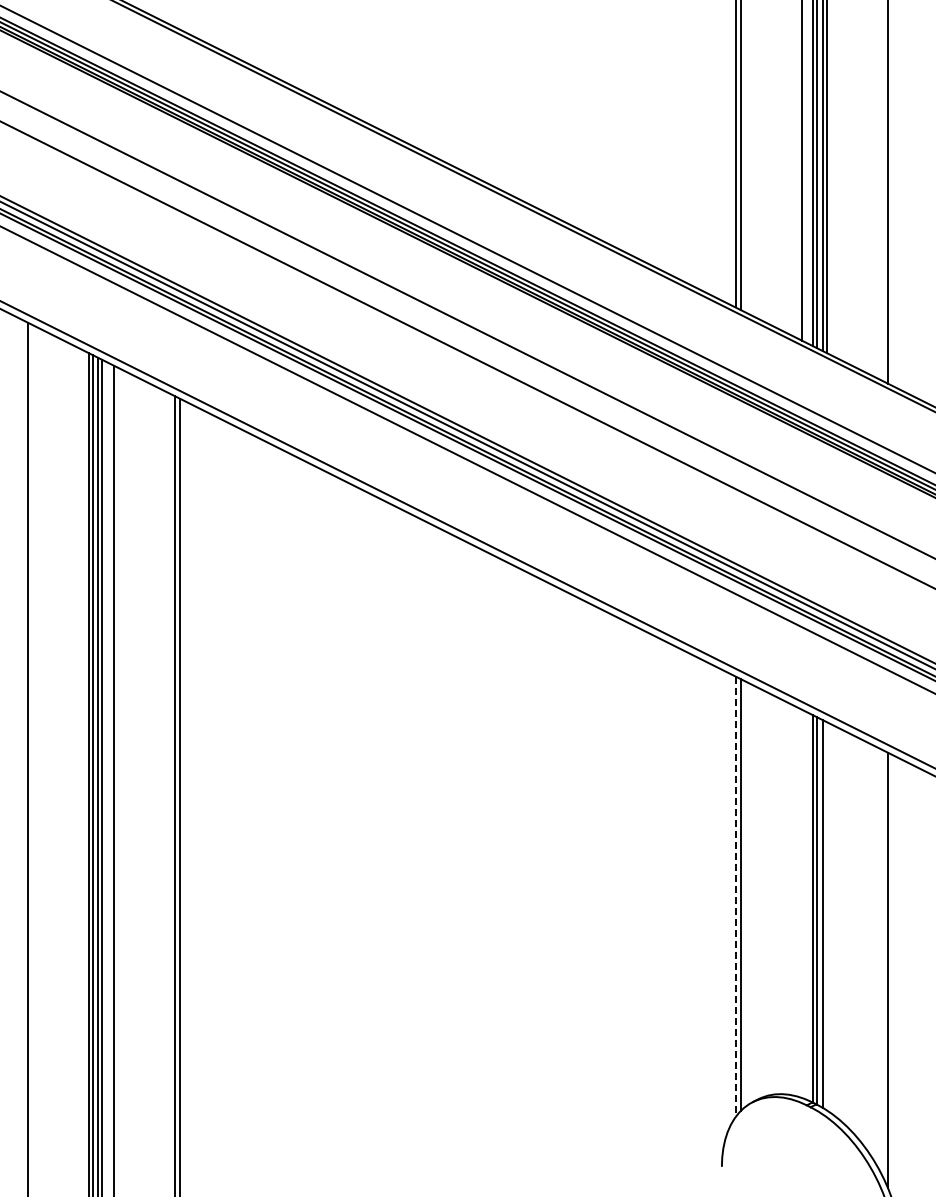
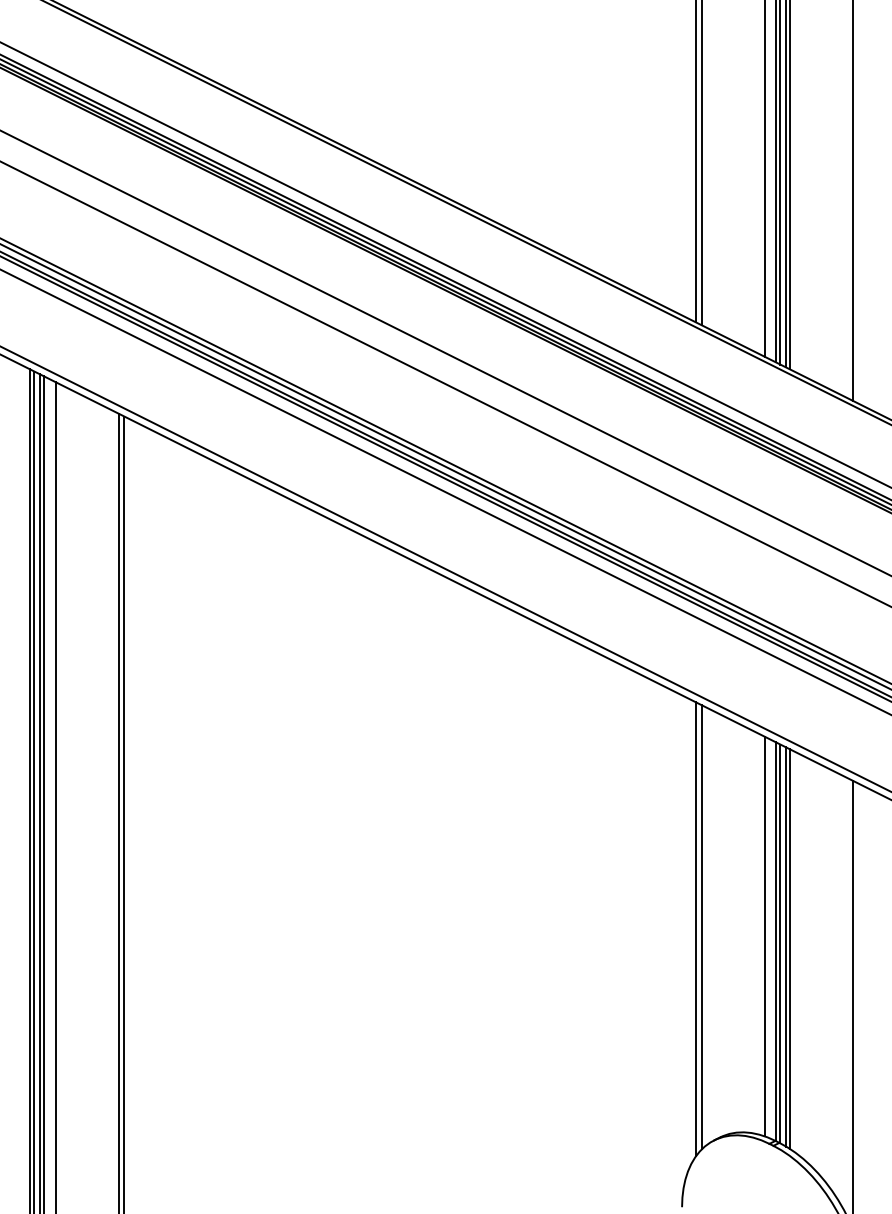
line: (735, 897) -> (696, 929), dashed -> solid
line: (802, 903) -> (765, 936), added
line: (826, 916) -> (789, 949), added

